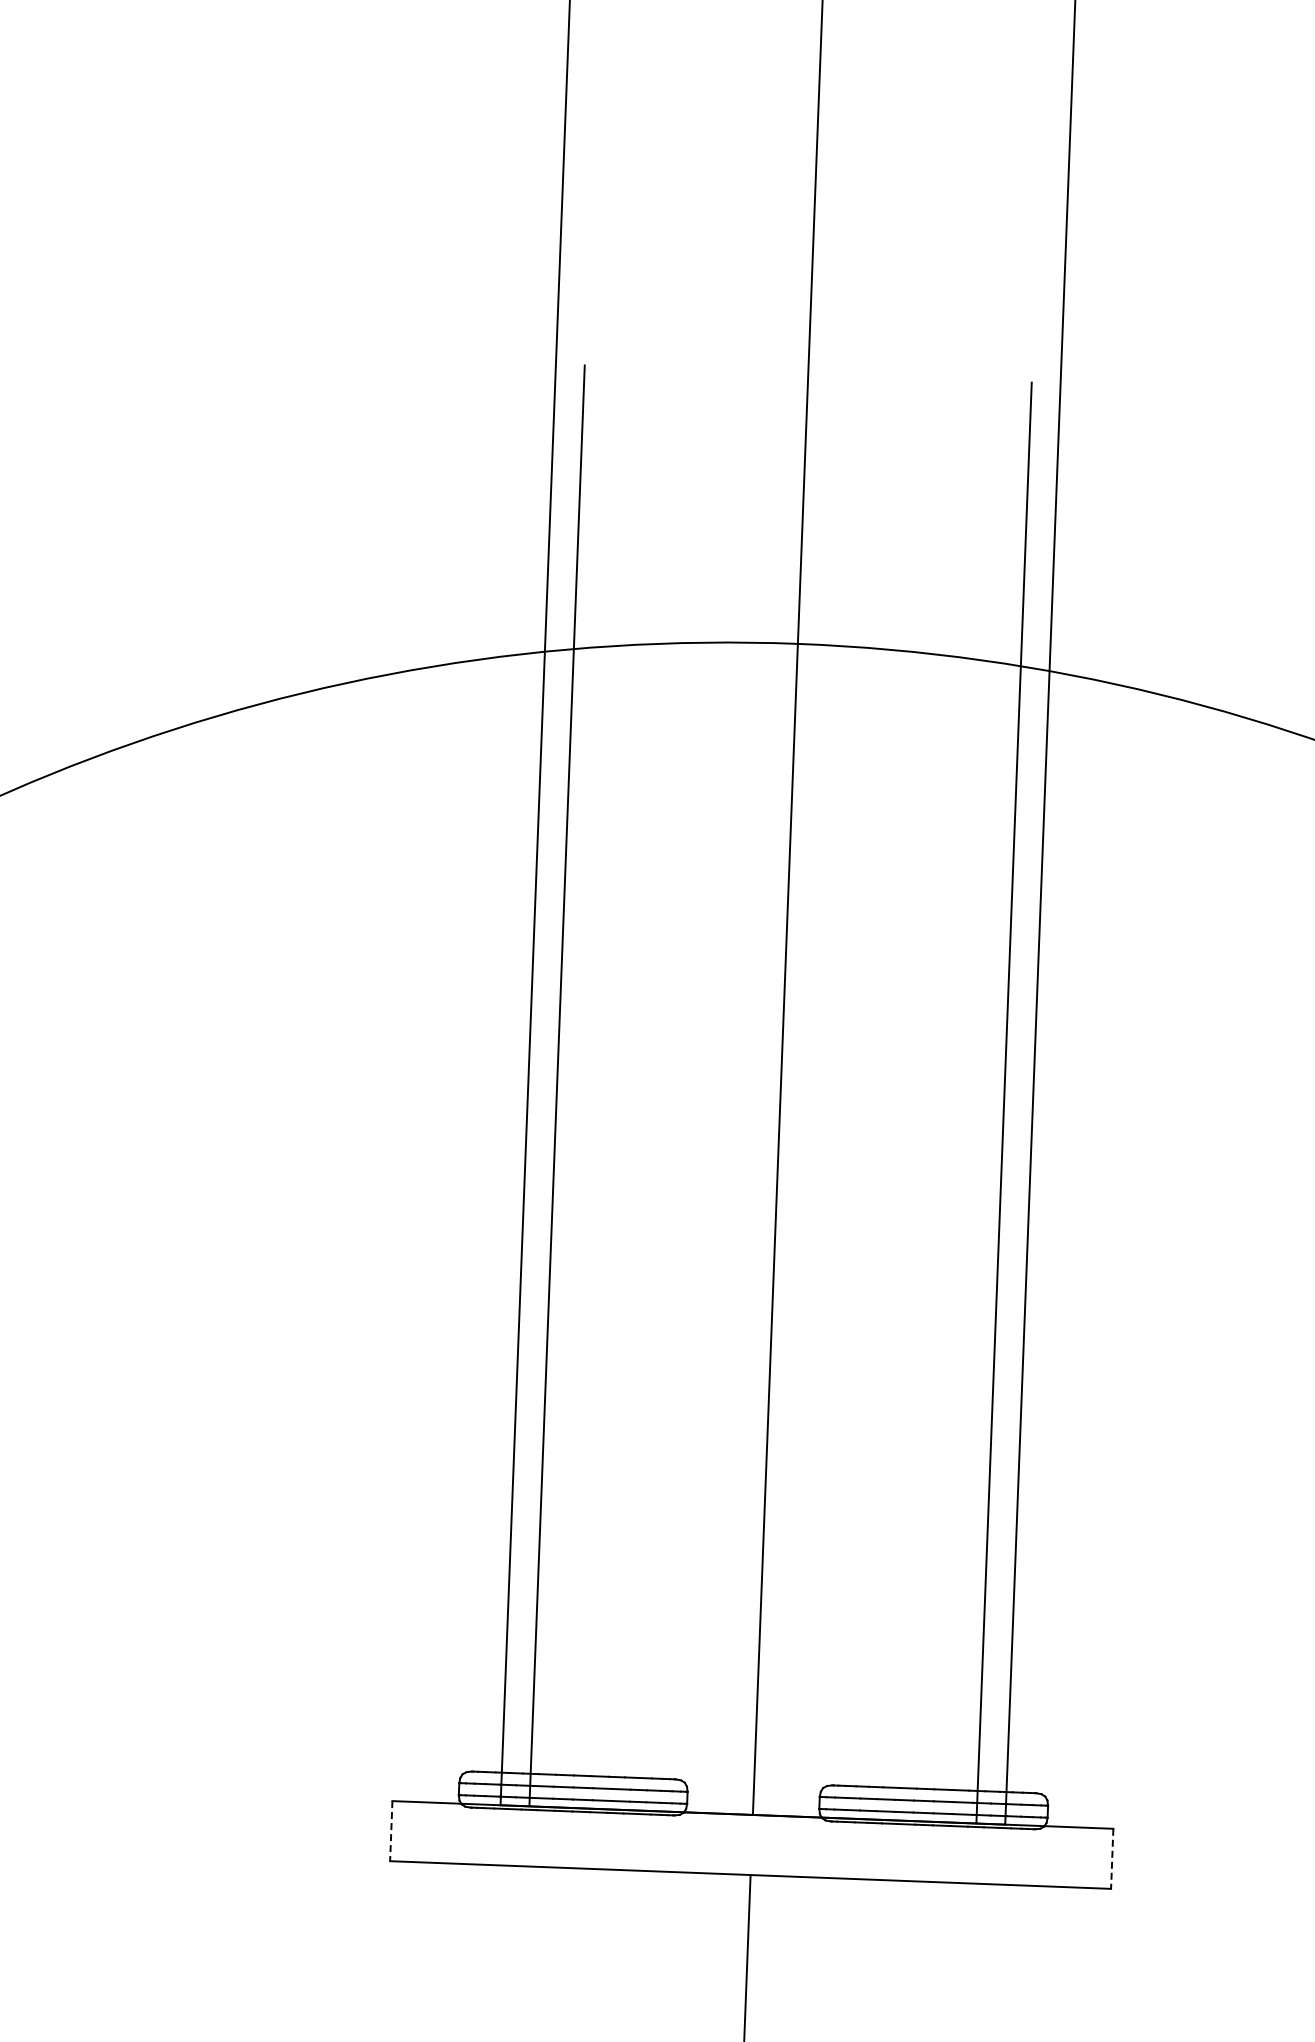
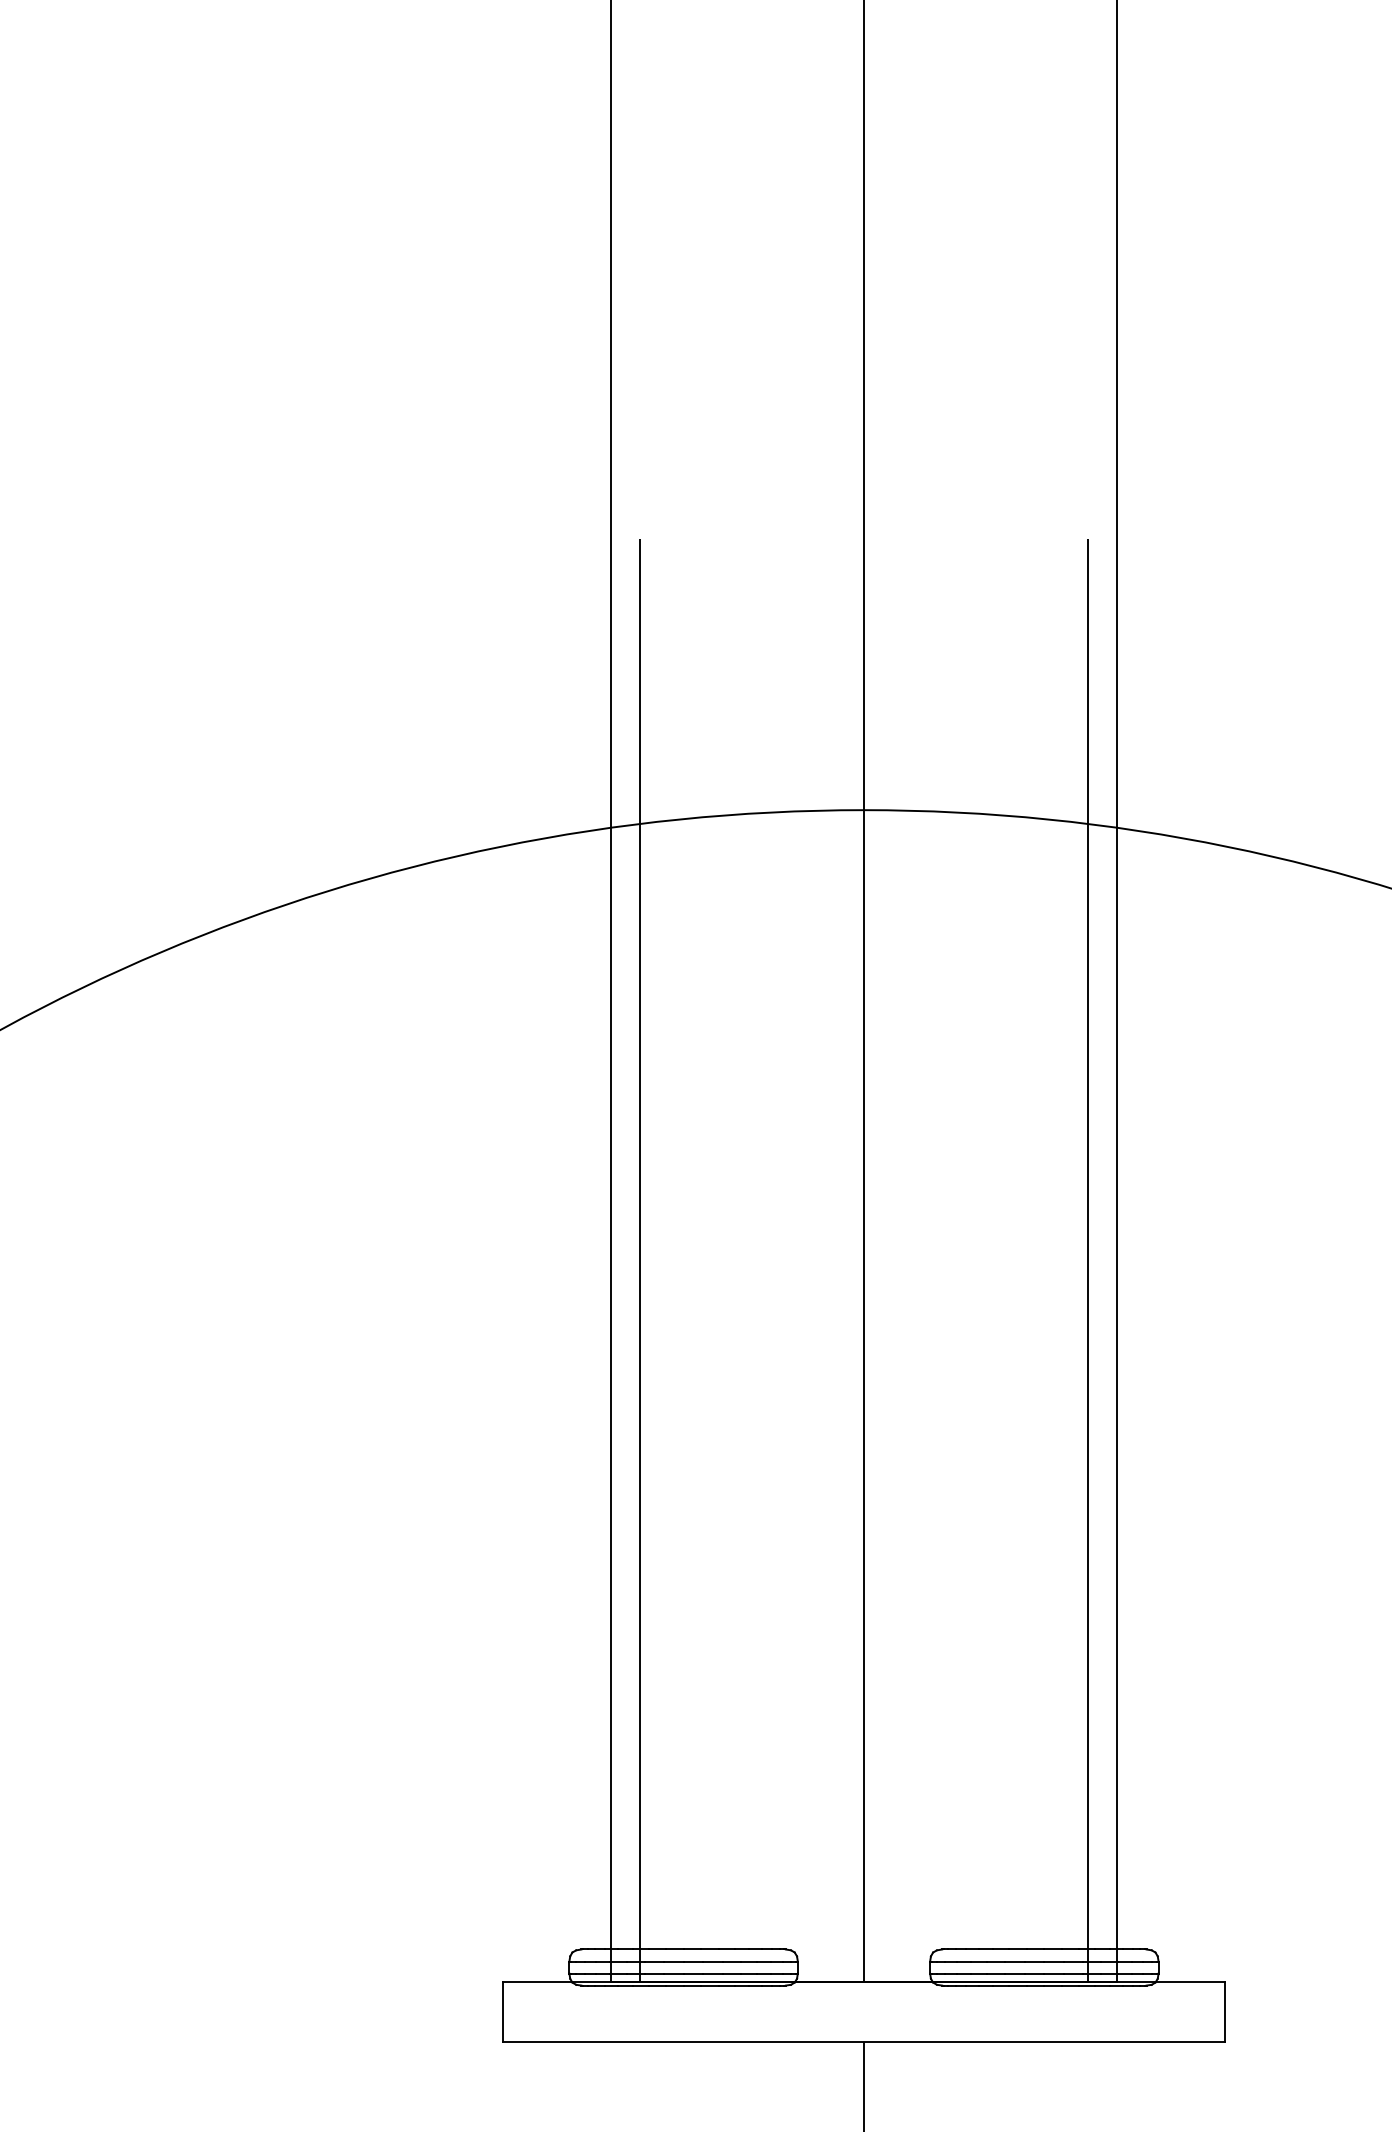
line: (391, 1831) -> (503, 2012), dashed -> solid
line: (1111, 1859) -> (1224, 2012), dashed -> solid

